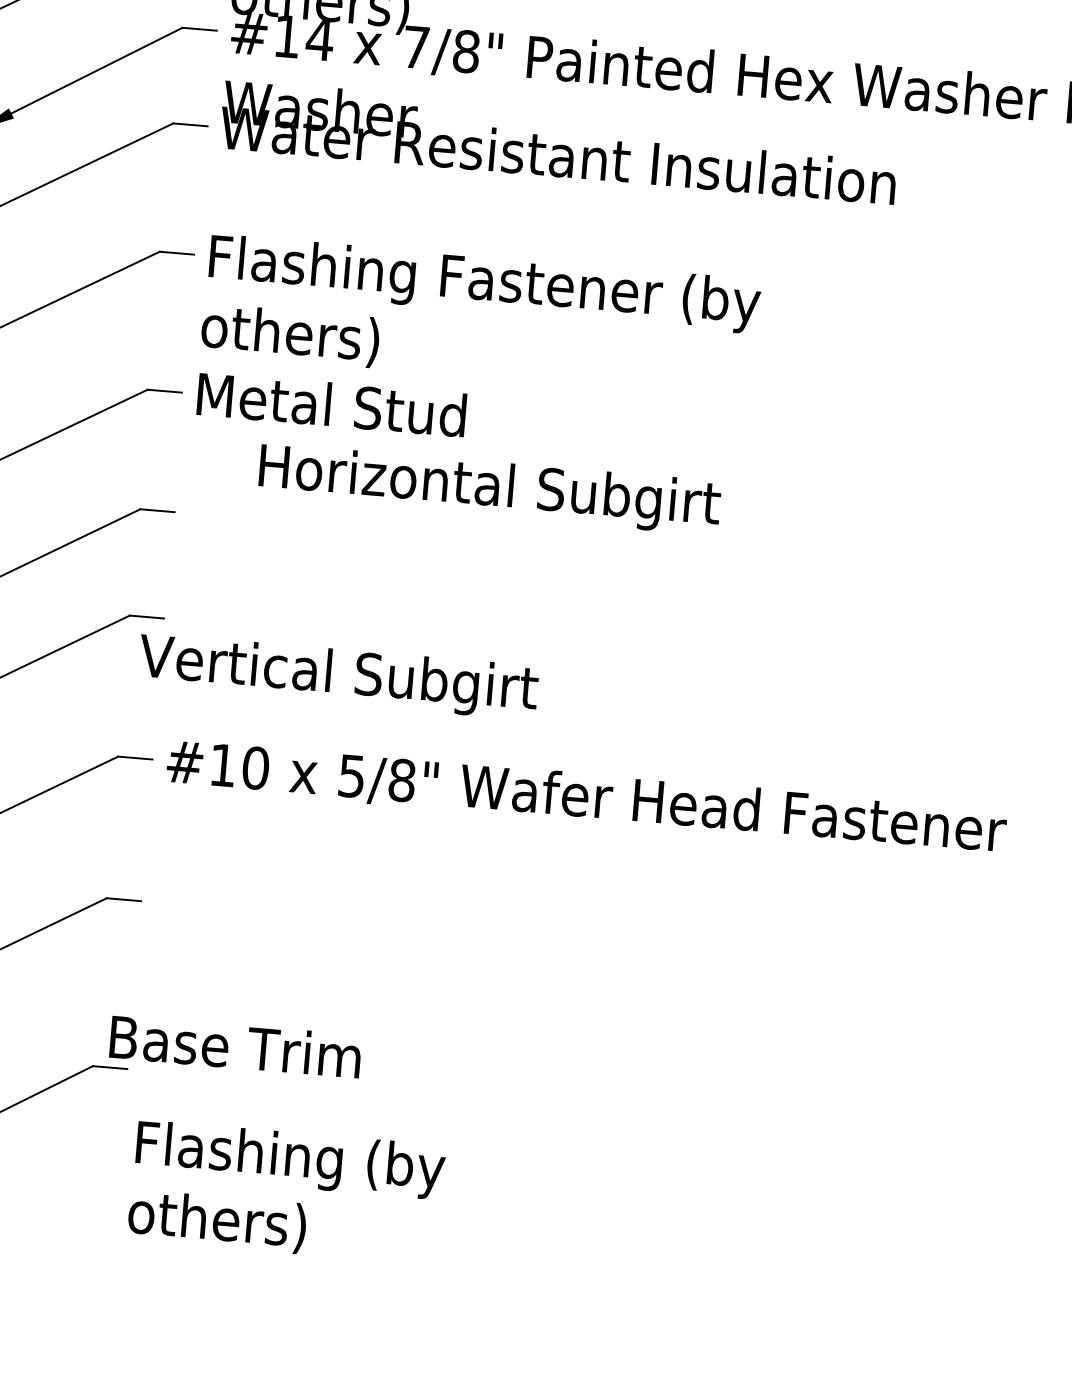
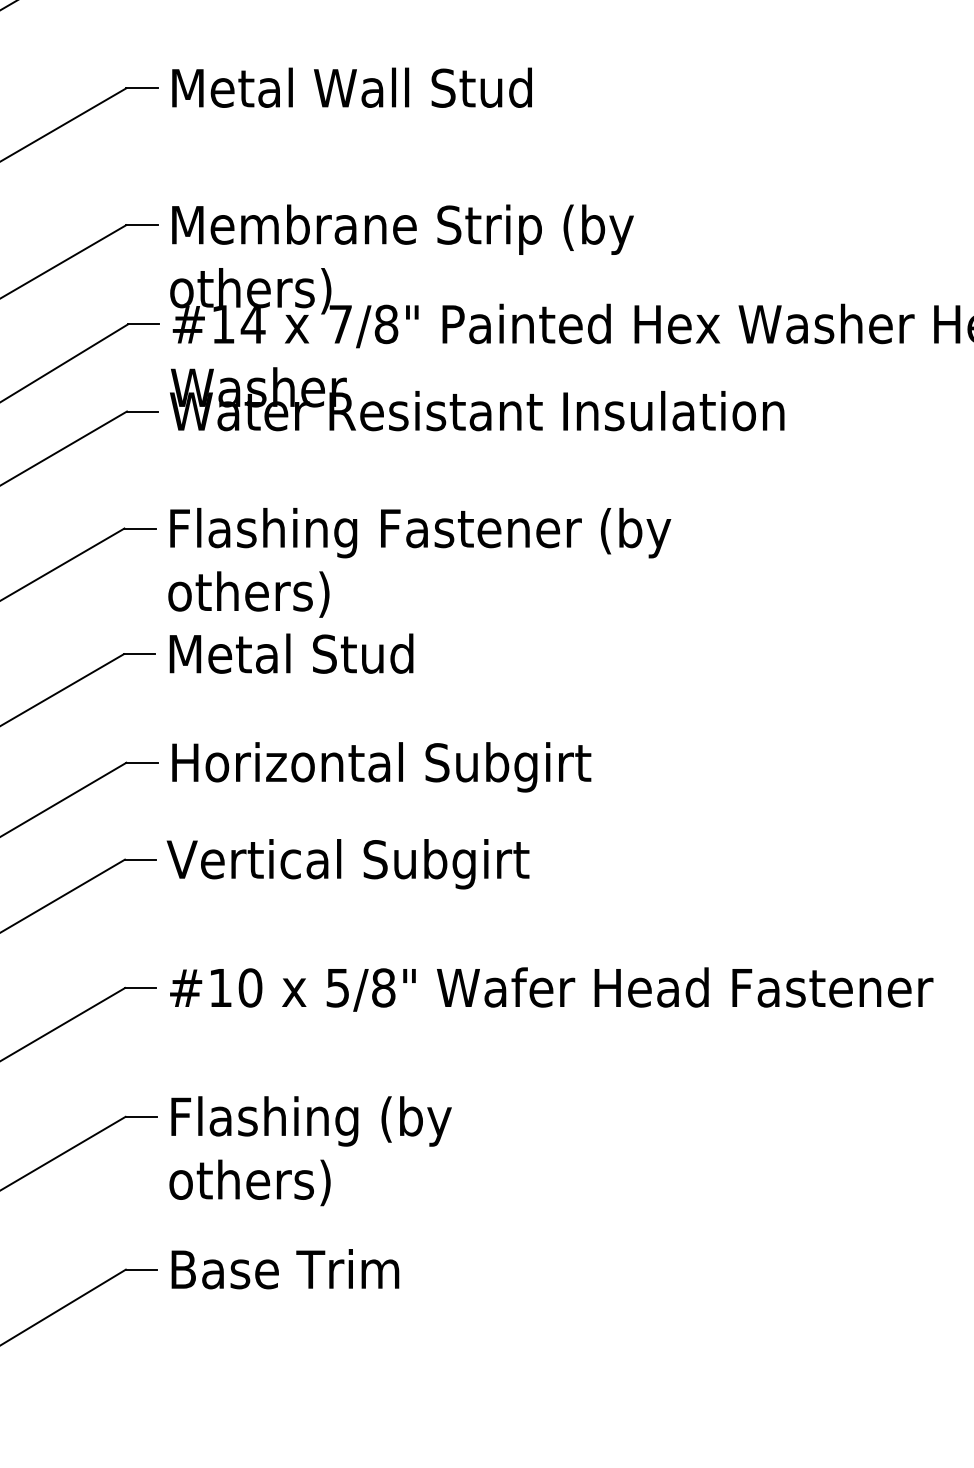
text: (489, 489) -> (381, 767), moved
text: (337, 677) -> (347, 864), moved
text: (235, 1047) -> (285, 1269), moved
text: (286, 1192) -> (310, 1151), moved

